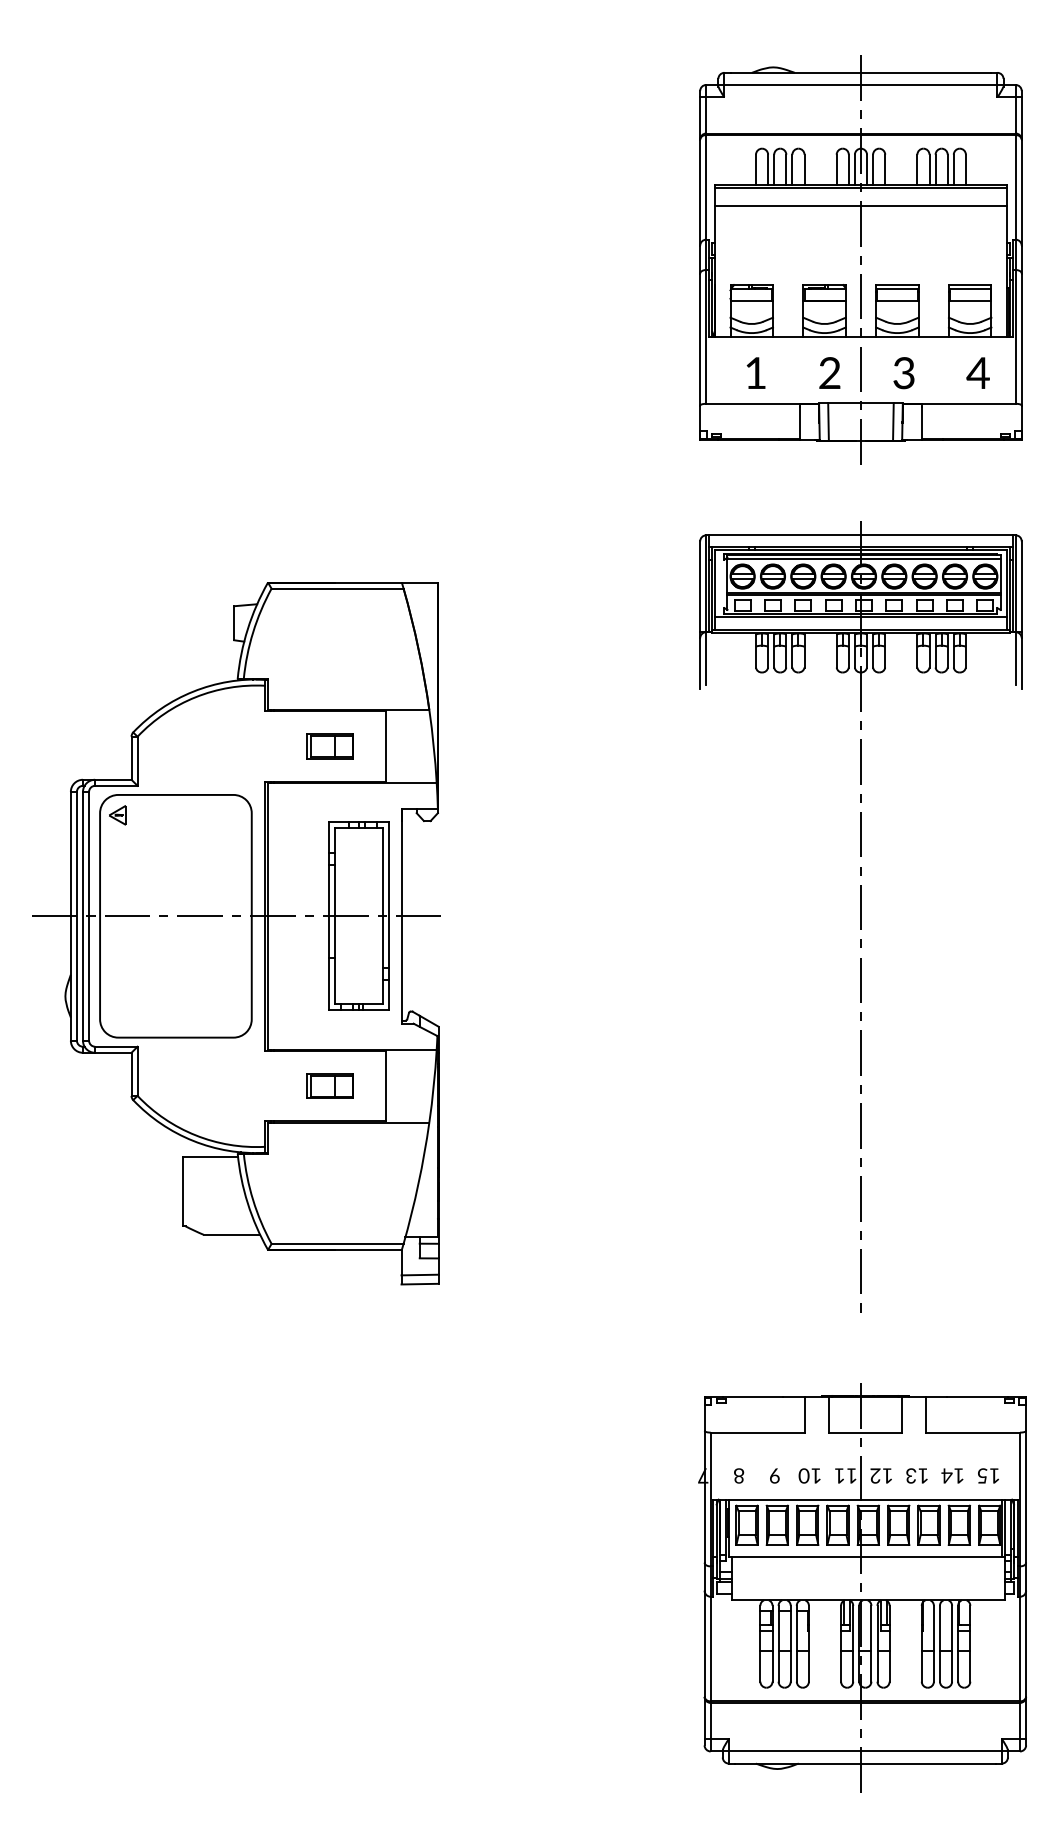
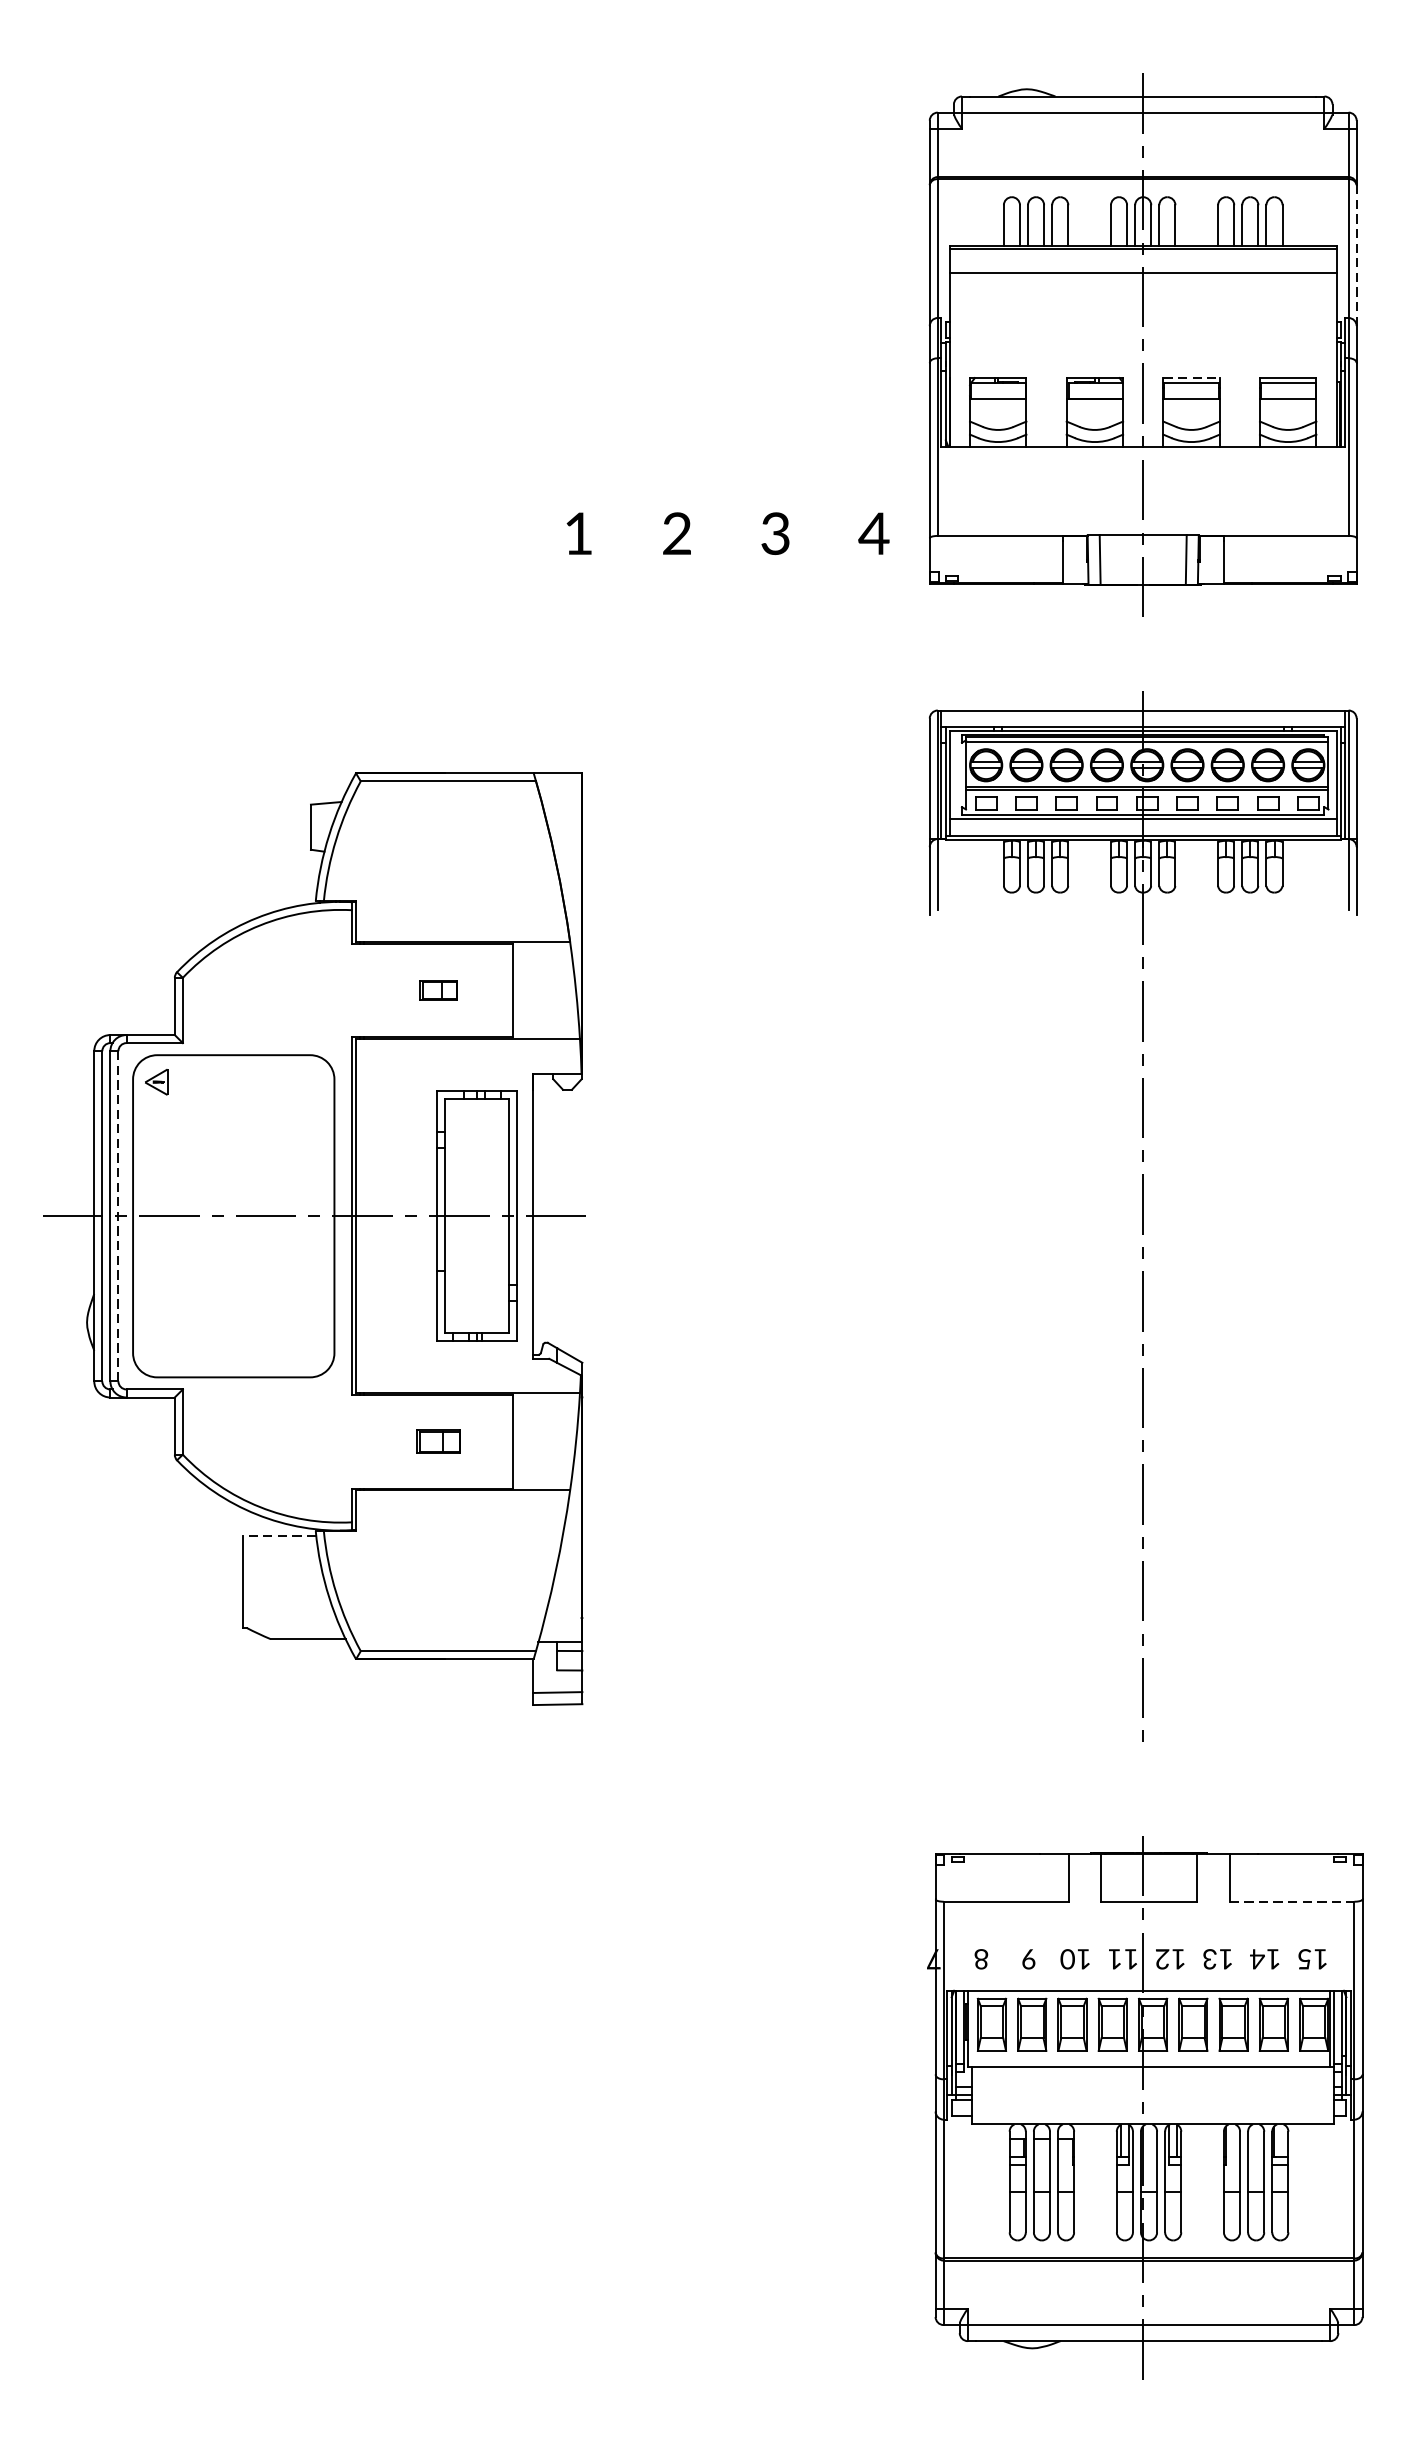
line: (1021, 193) -> (1356, 256), solid -> dashed
line: (897, 284) -> (1191, 377), solid -> dashed
text: (867, 373) -> (727, 534), moved
part: (329, 746) -> (437, 990), size x0.6
line: (89, 916) -> (119, 1216), solid -> dashed
part: (329, 1085) -> (437, 1440), size x0.7
line: (210, 1157) -> (279, 1536), solid -> dashed
line: (973, 1432) -> (1292, 1901), solid -> dashed

